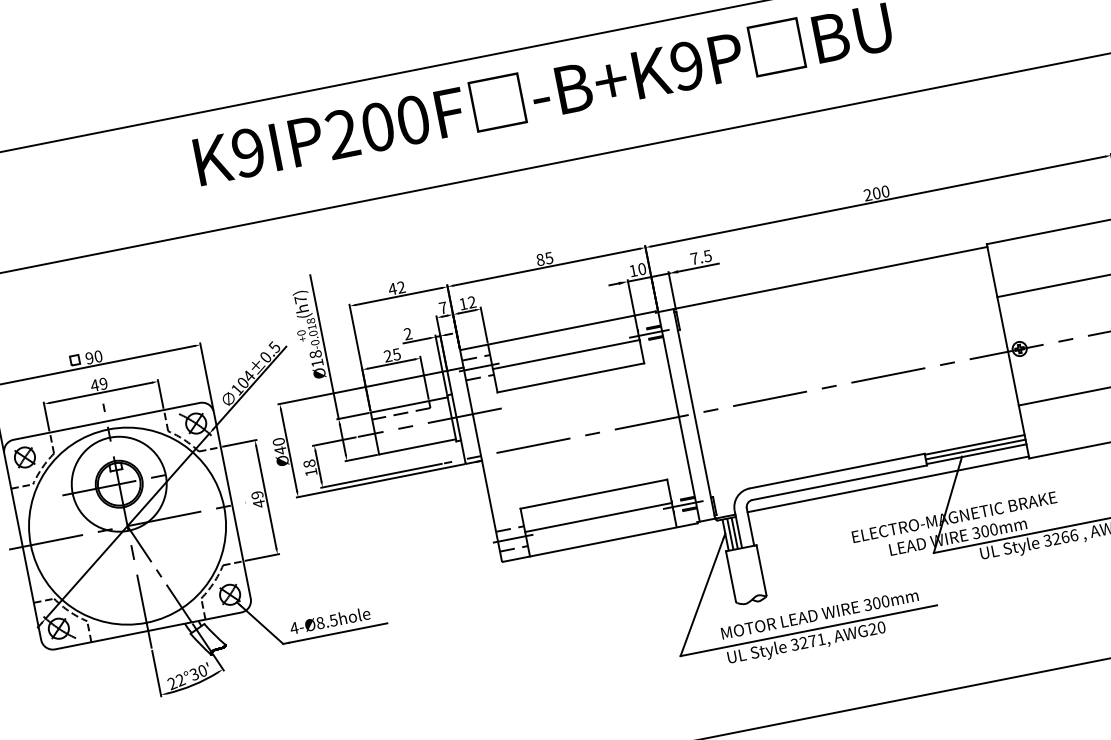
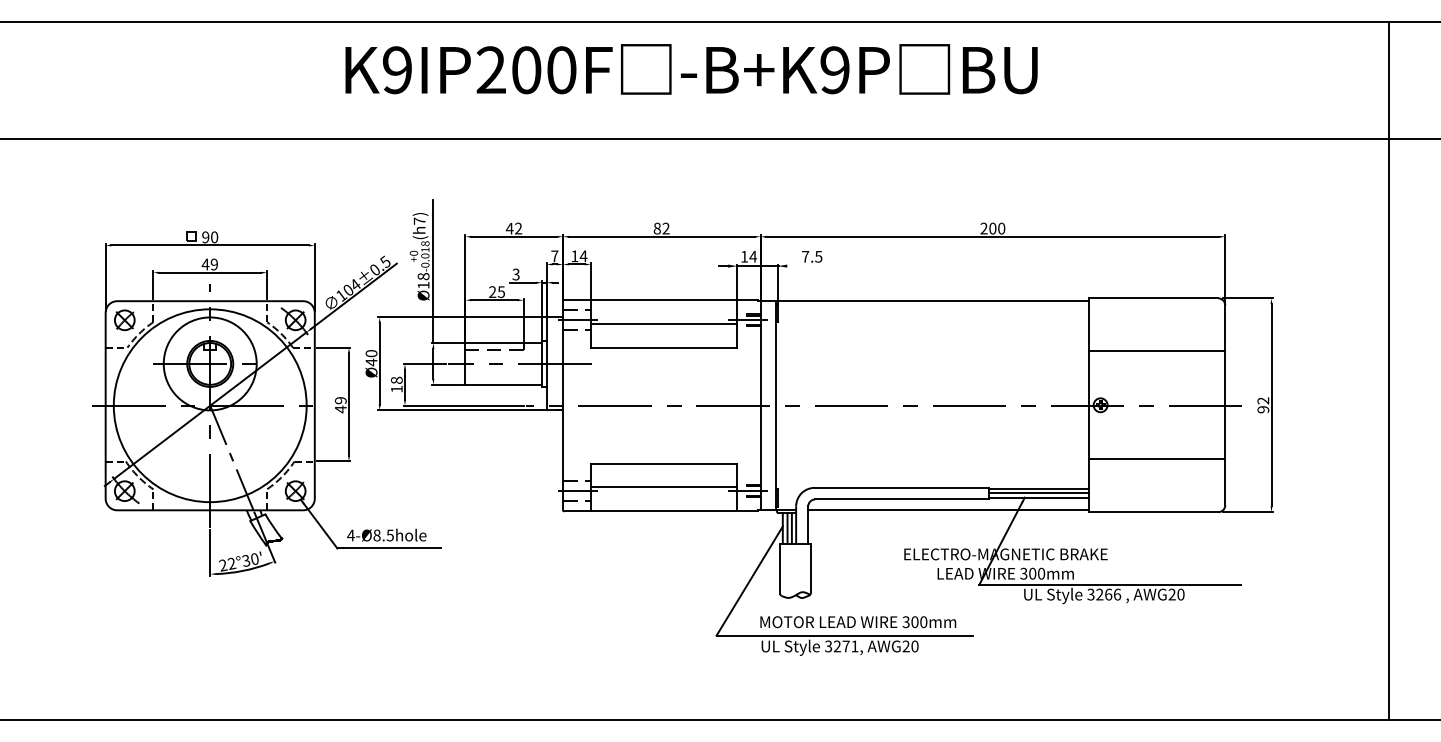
text: (548, 258) -> (665, 228), 85 -> 82
text: (642, 268) -> (753, 256), 10 -> 14
line: (698, 268) -> (807, 266), removed
text: (471, 302) -> (583, 256), 12 -> 14
text: (407, 334) -> (515, 274), 2 -> 3

